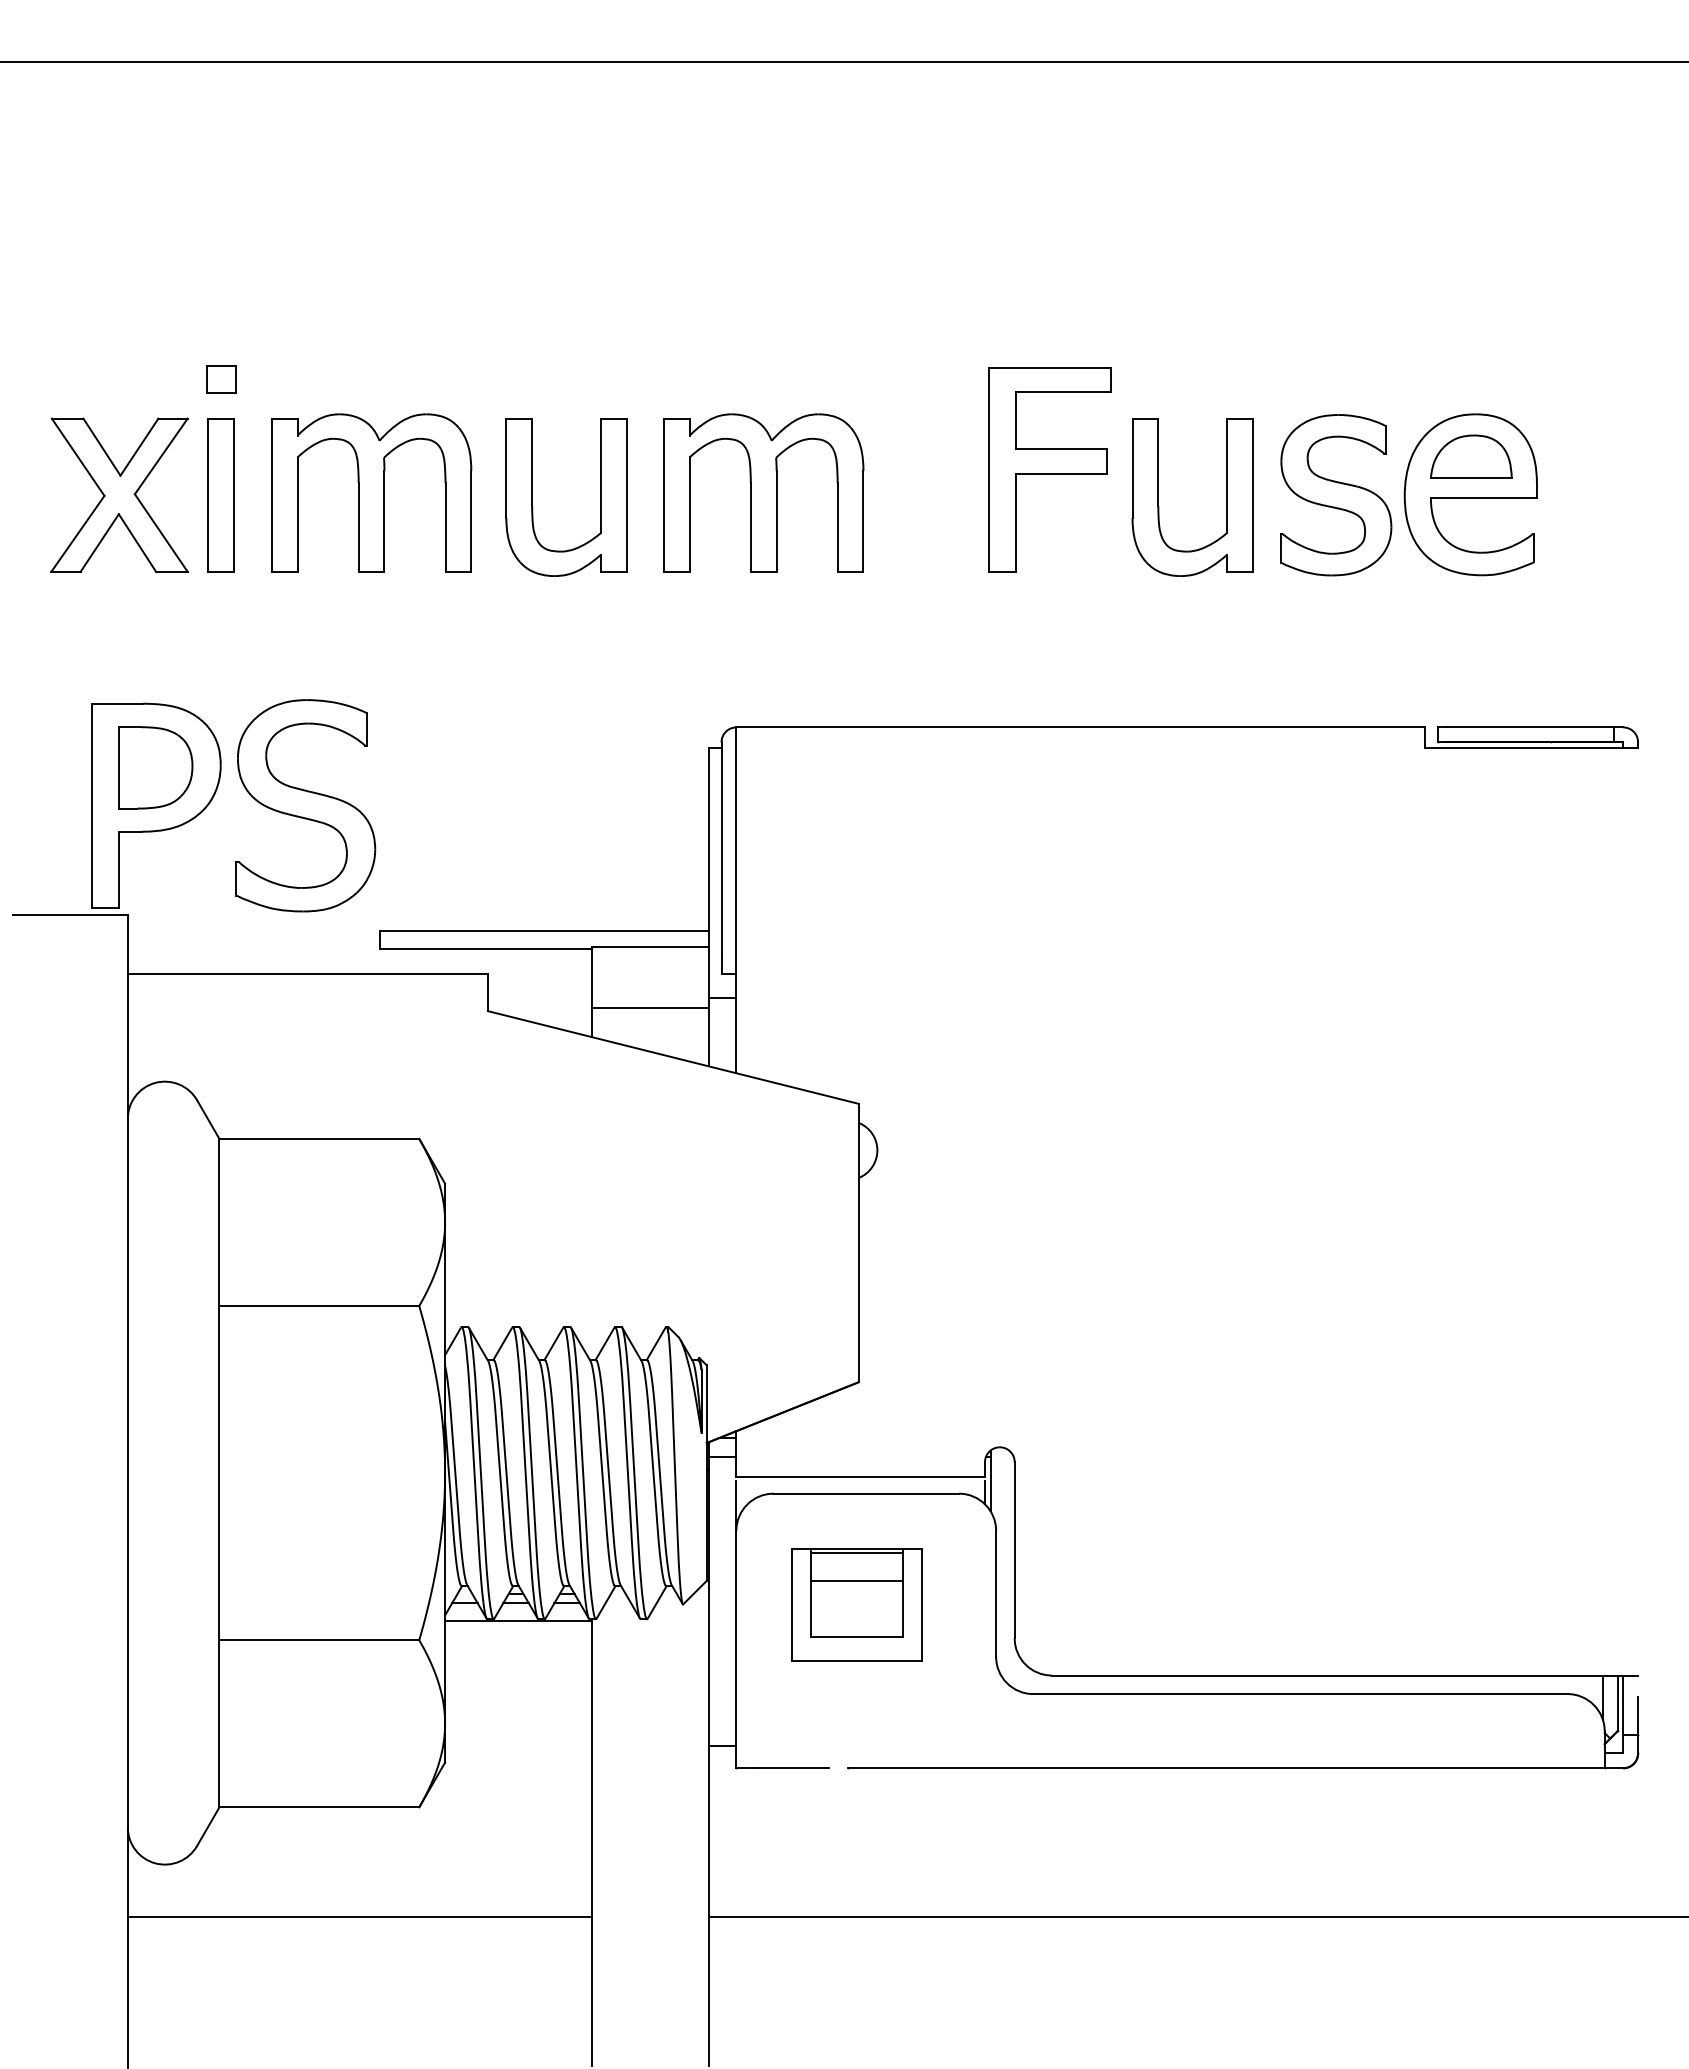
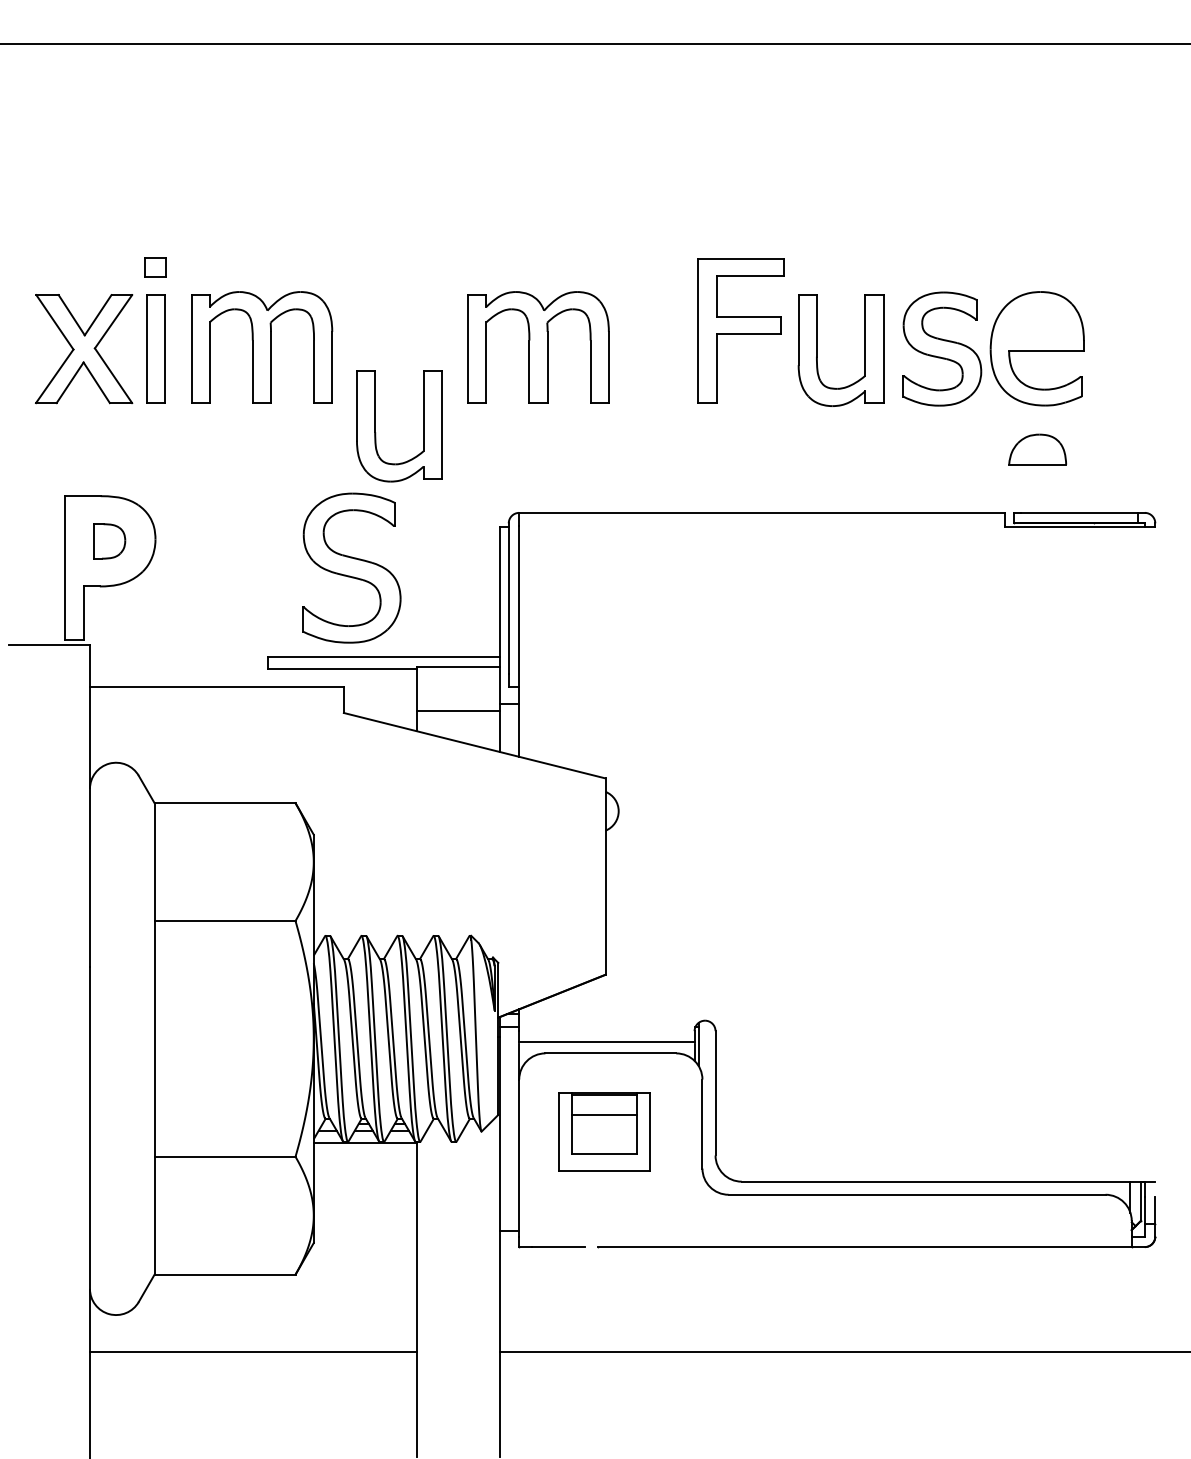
part: (1471, 456) -> (1037, 449), moved
part: (532, 497) -> (375, 426), moved
part: (155, 767) -> (109, 541), size x0.6
part: (305, 805) -> (351, 567), moved

